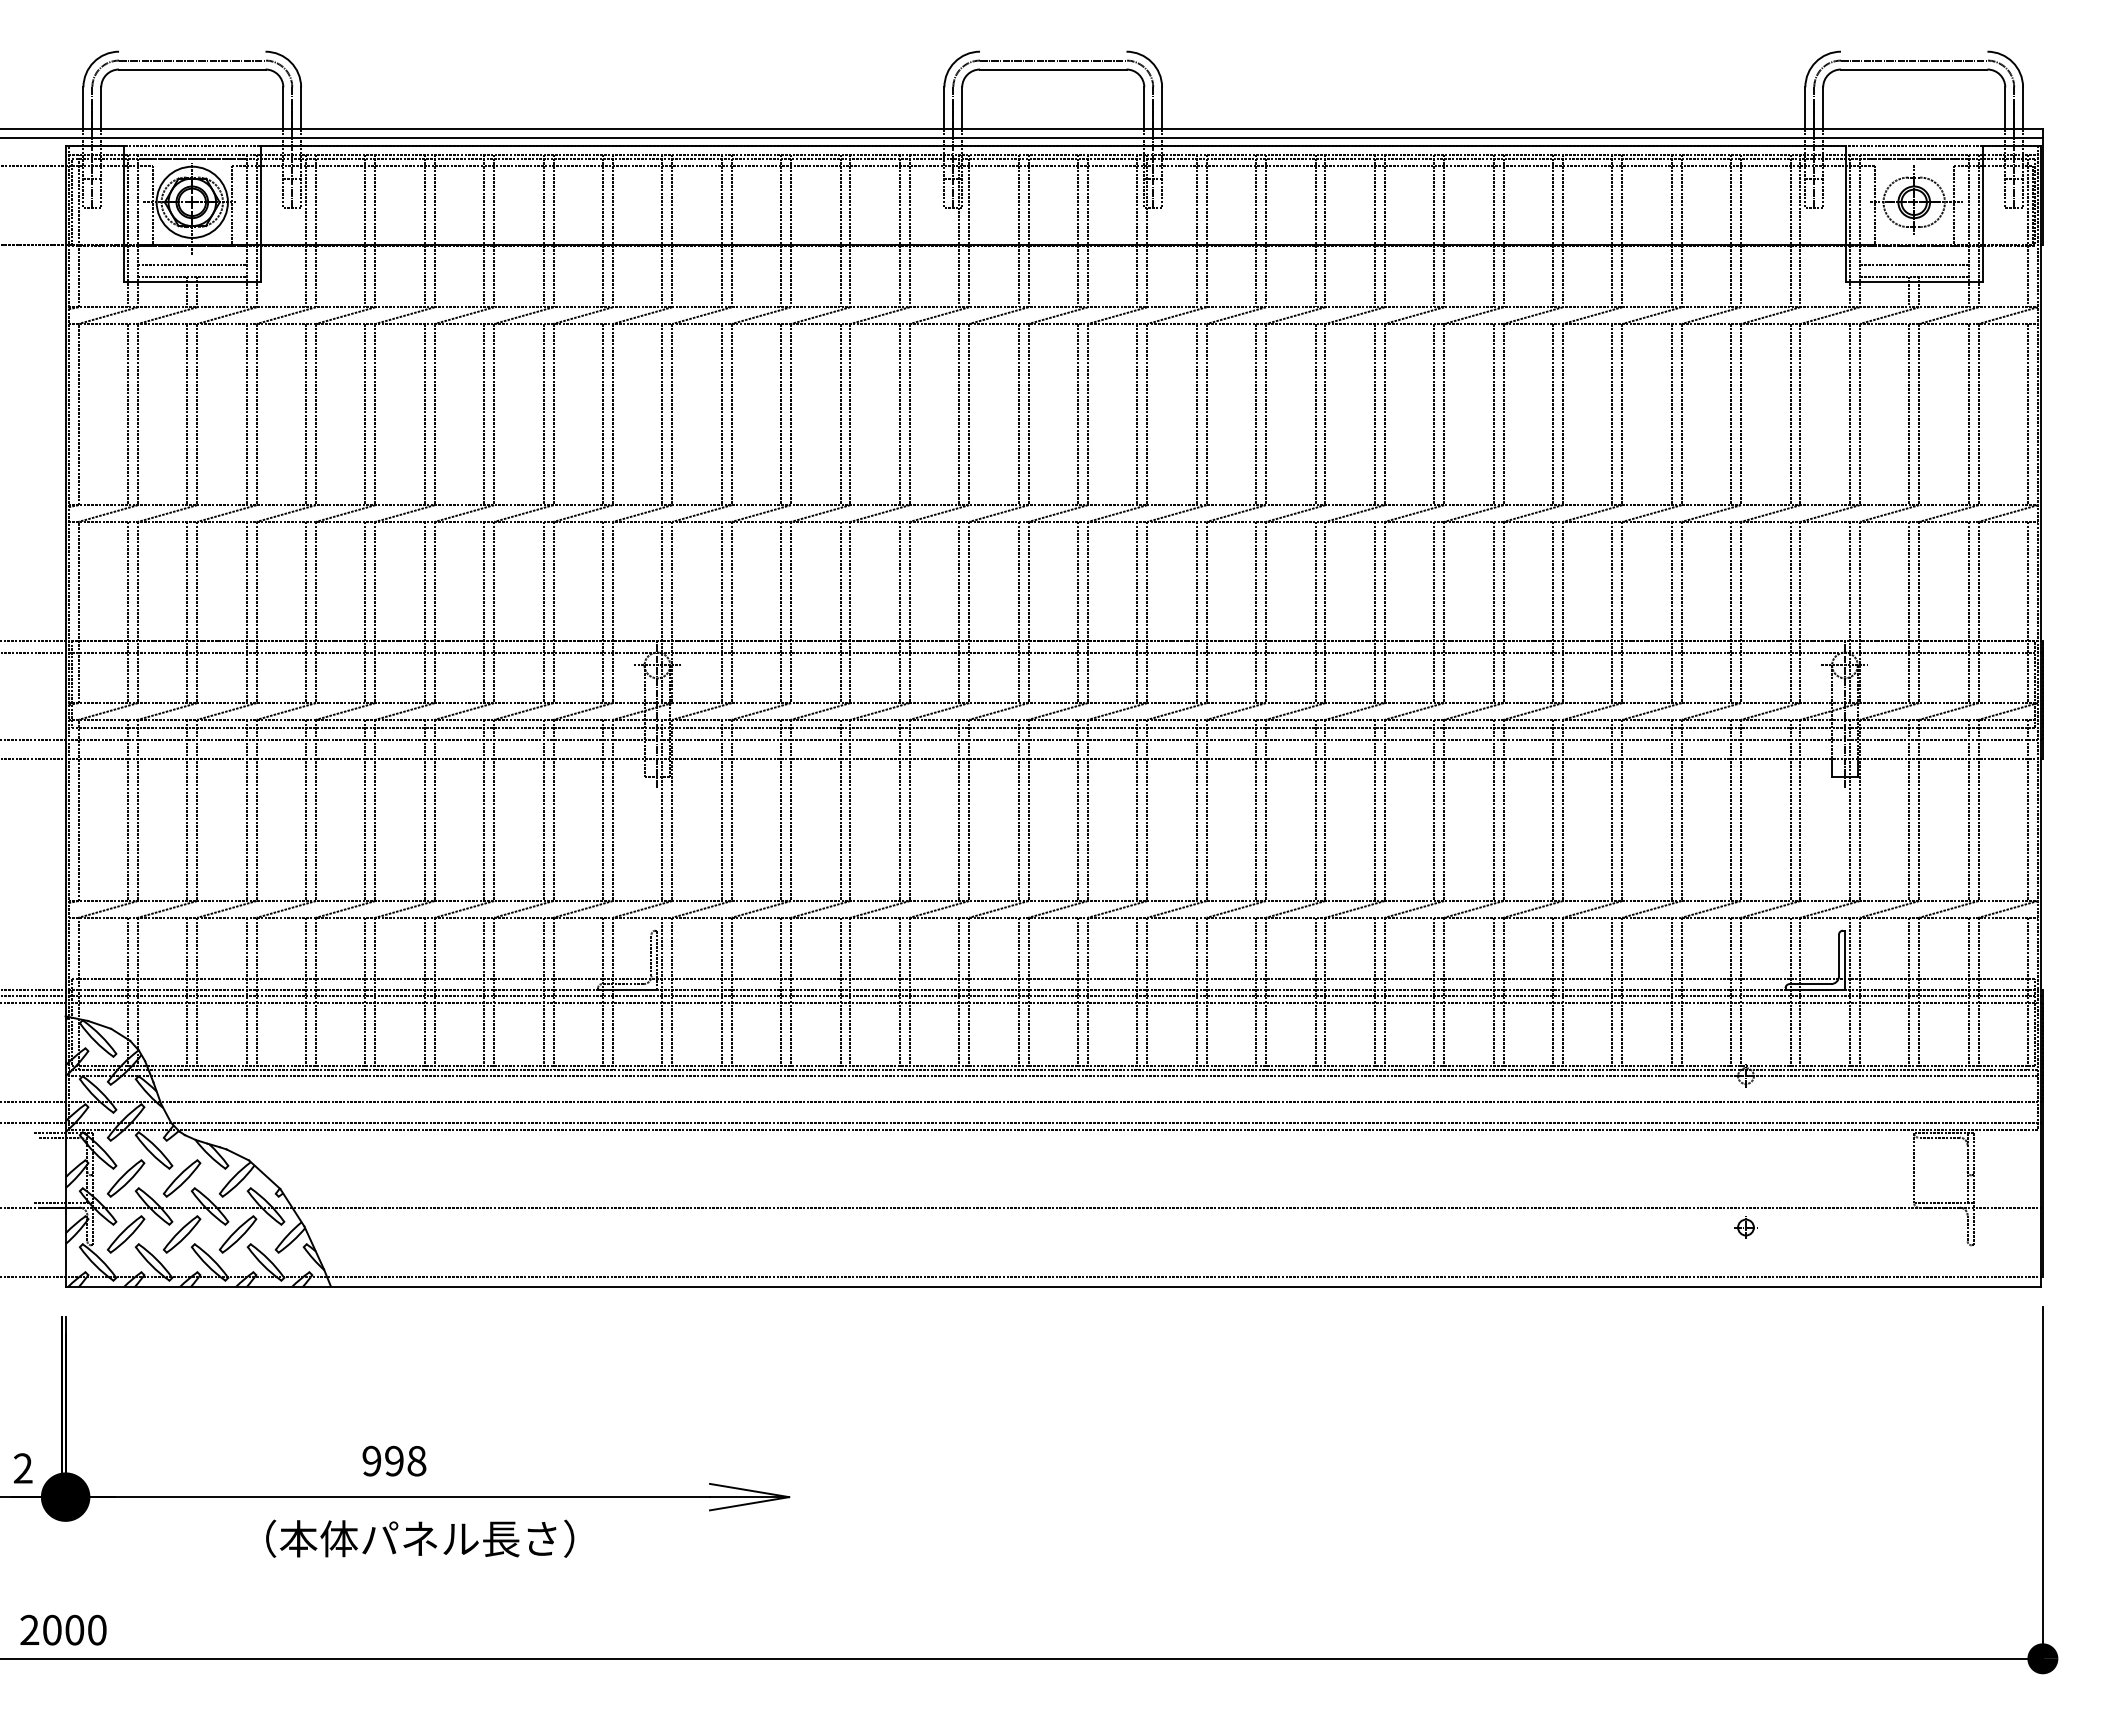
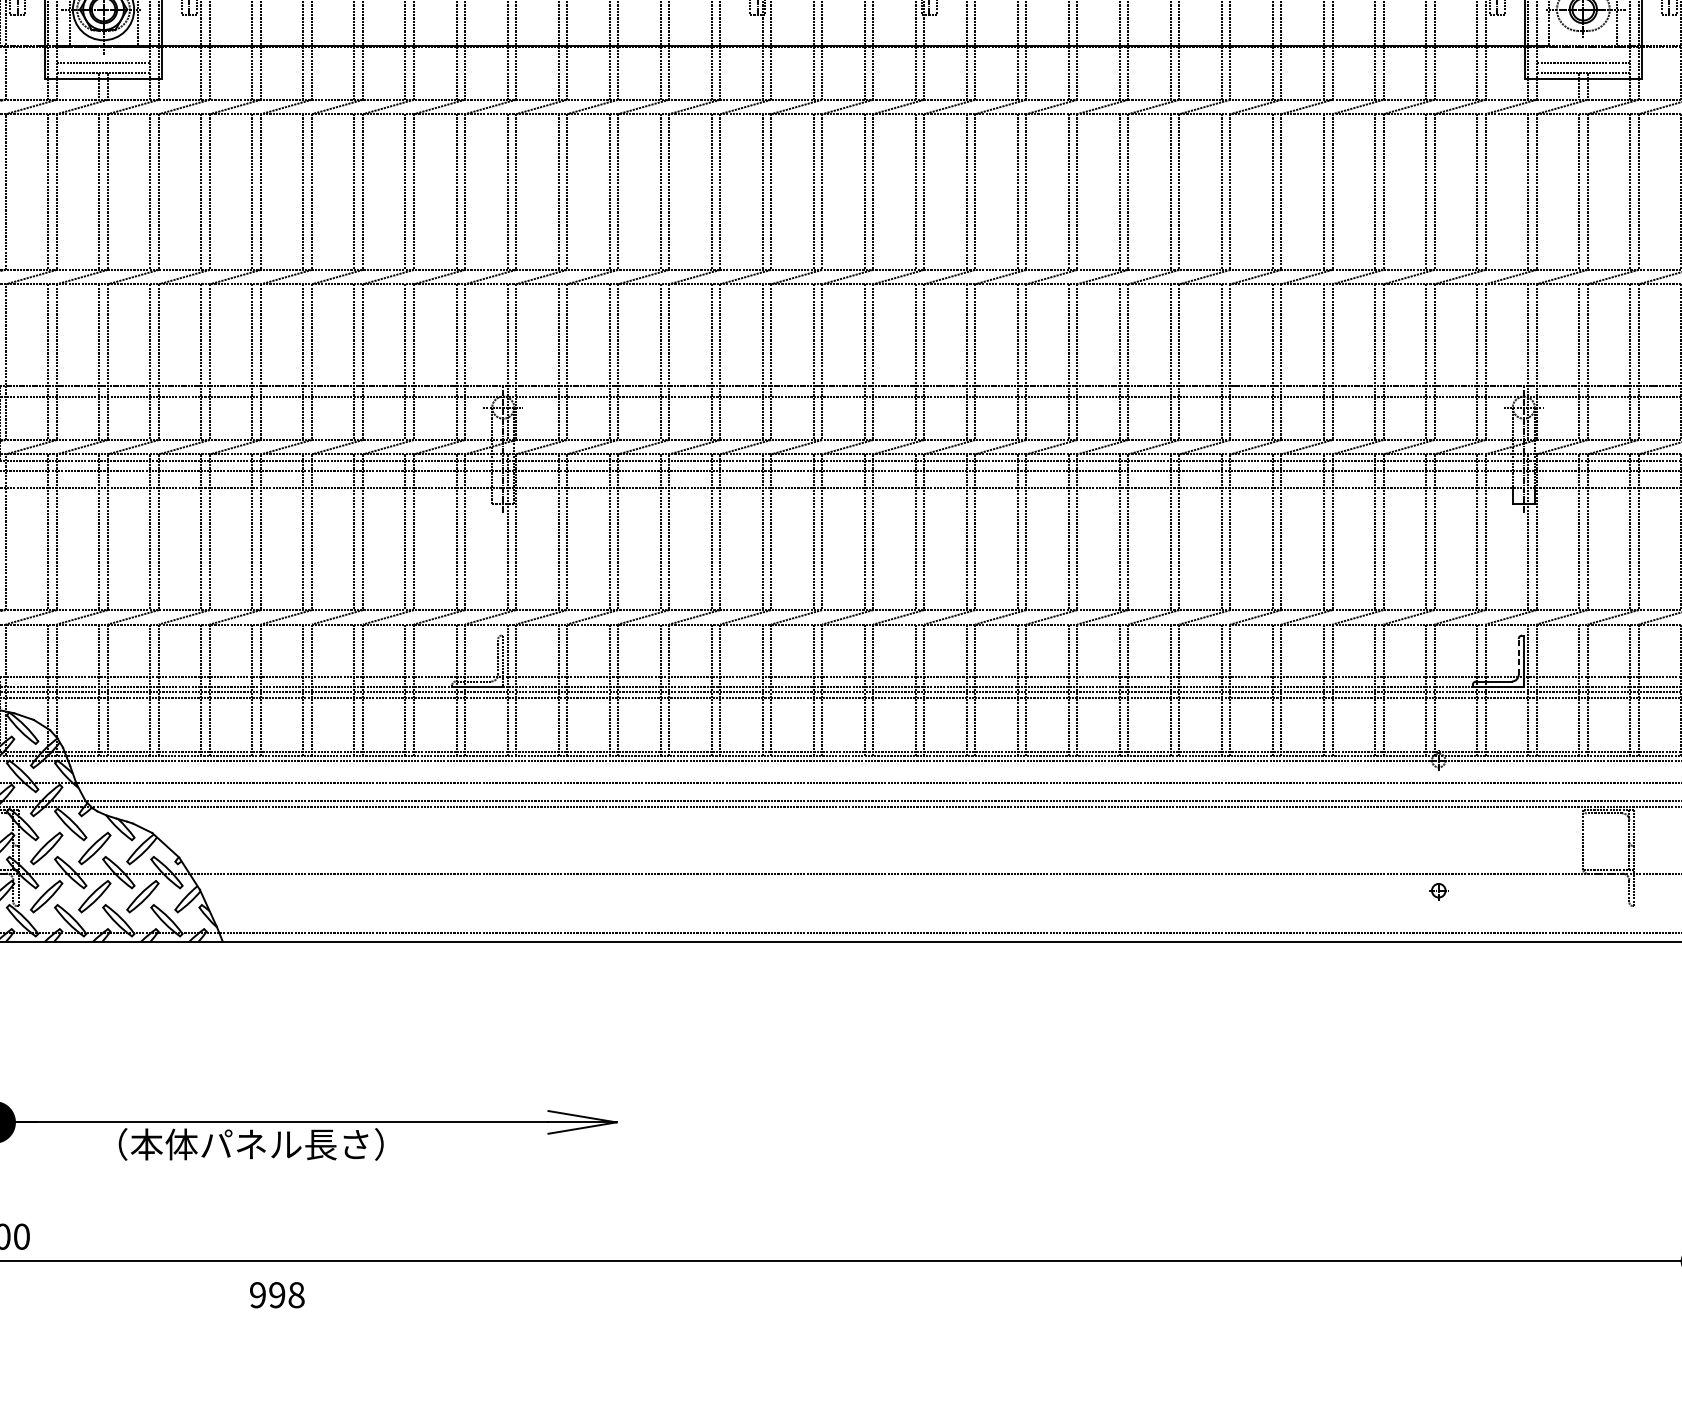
line: (1839, 955) -> (1519, 656), solid -> dashed
text: (394, 1460) -> (277, 1294), moved
text: (420, 1538) -> (251, 1144), moved

